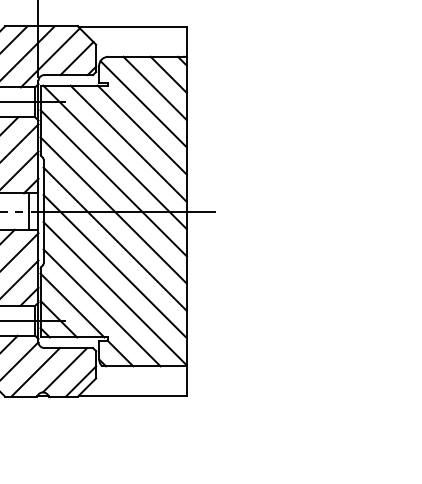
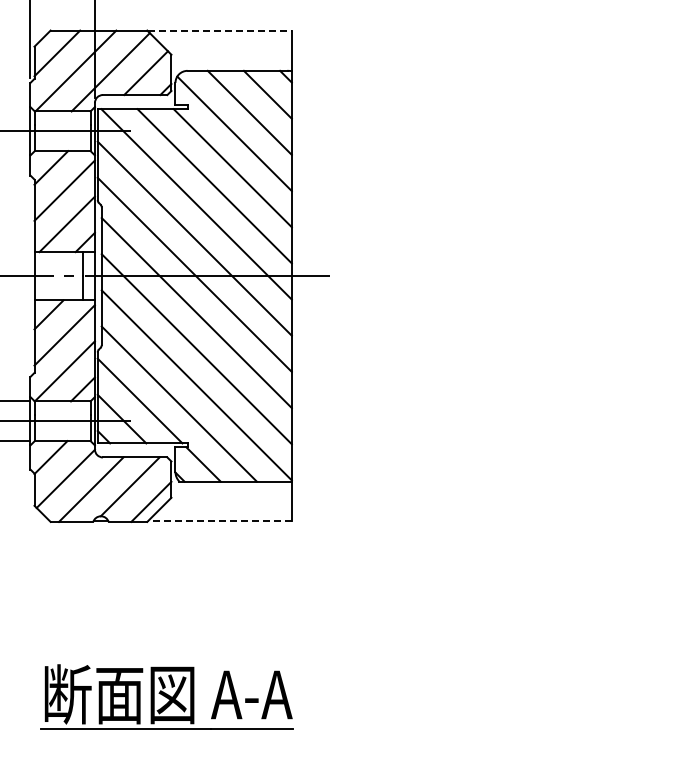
line: (132, 27) -> (219, 31), solid -> dashed
line: (132, 396) -> (219, 521), solid -> dashed

